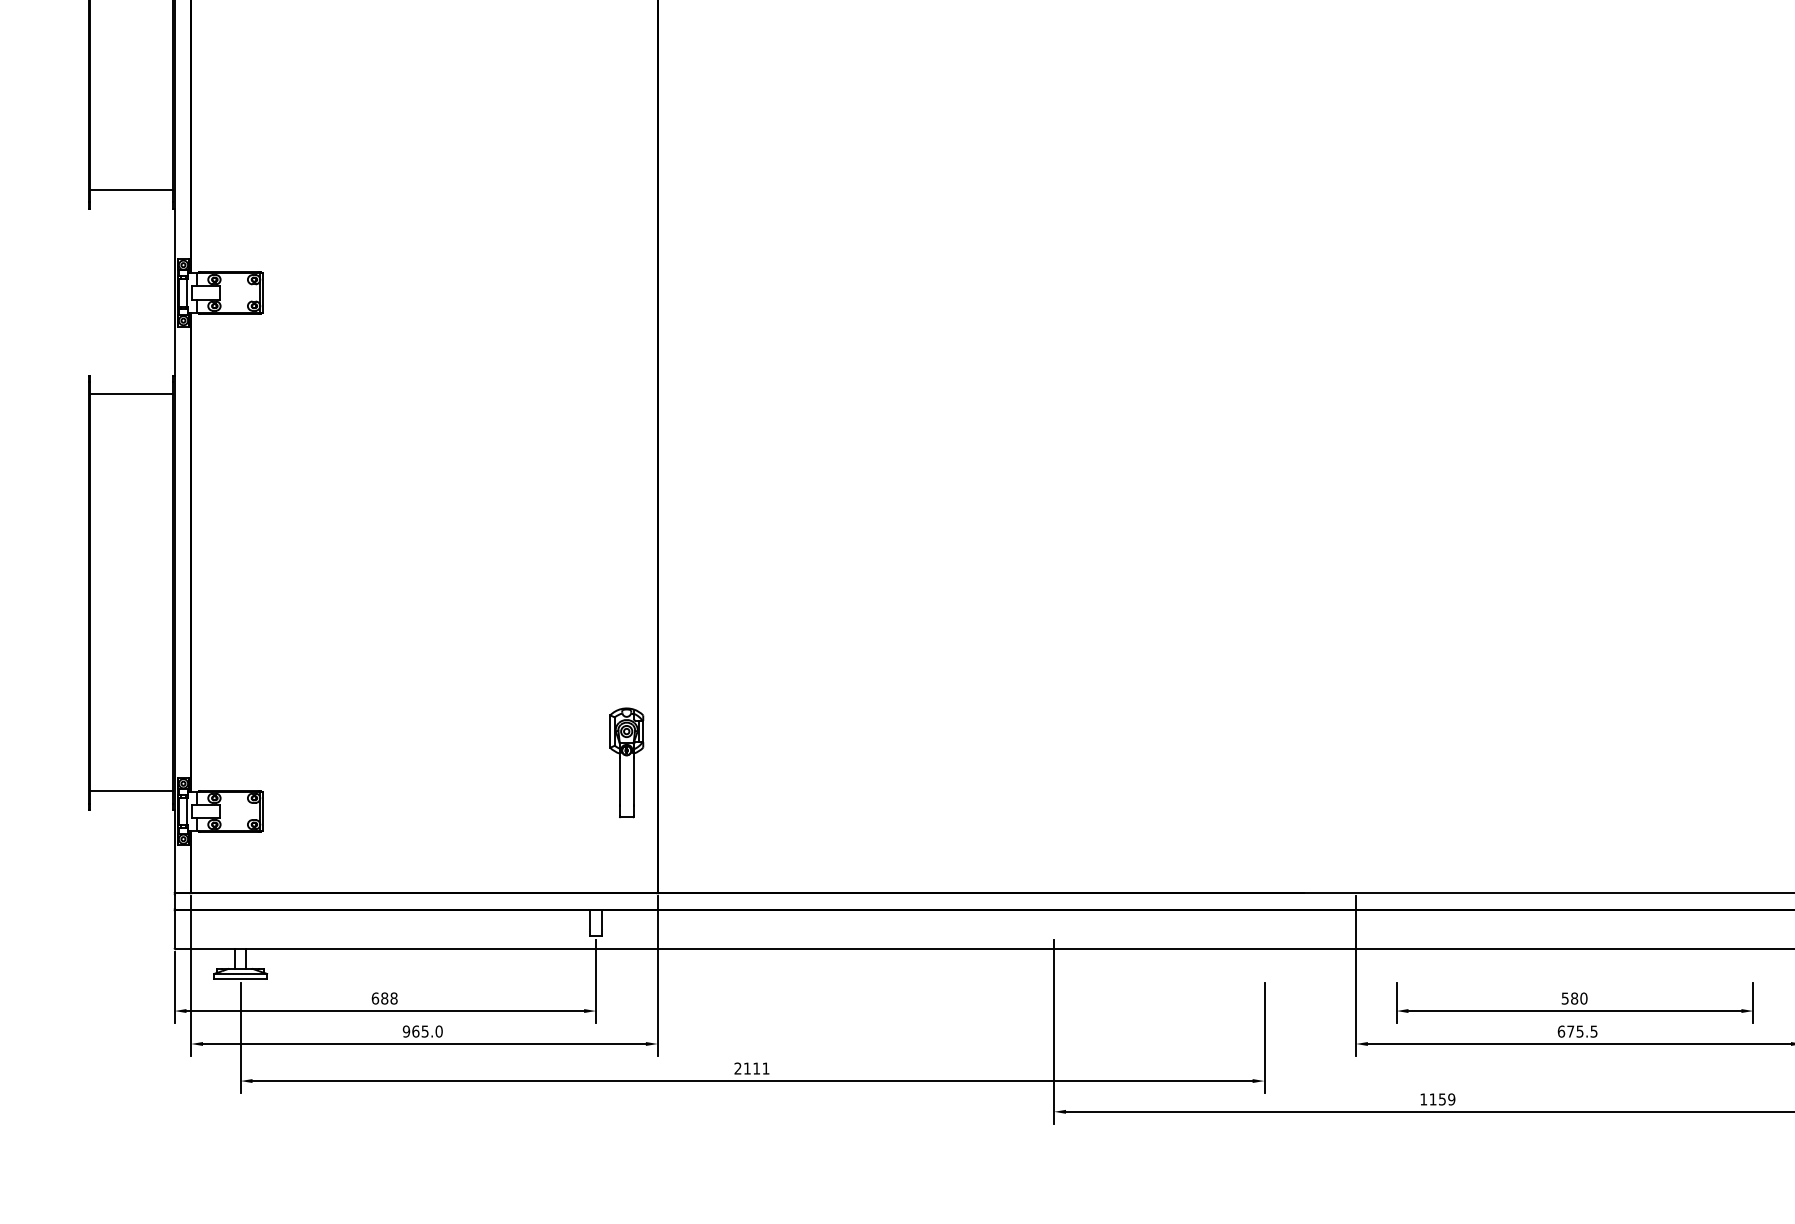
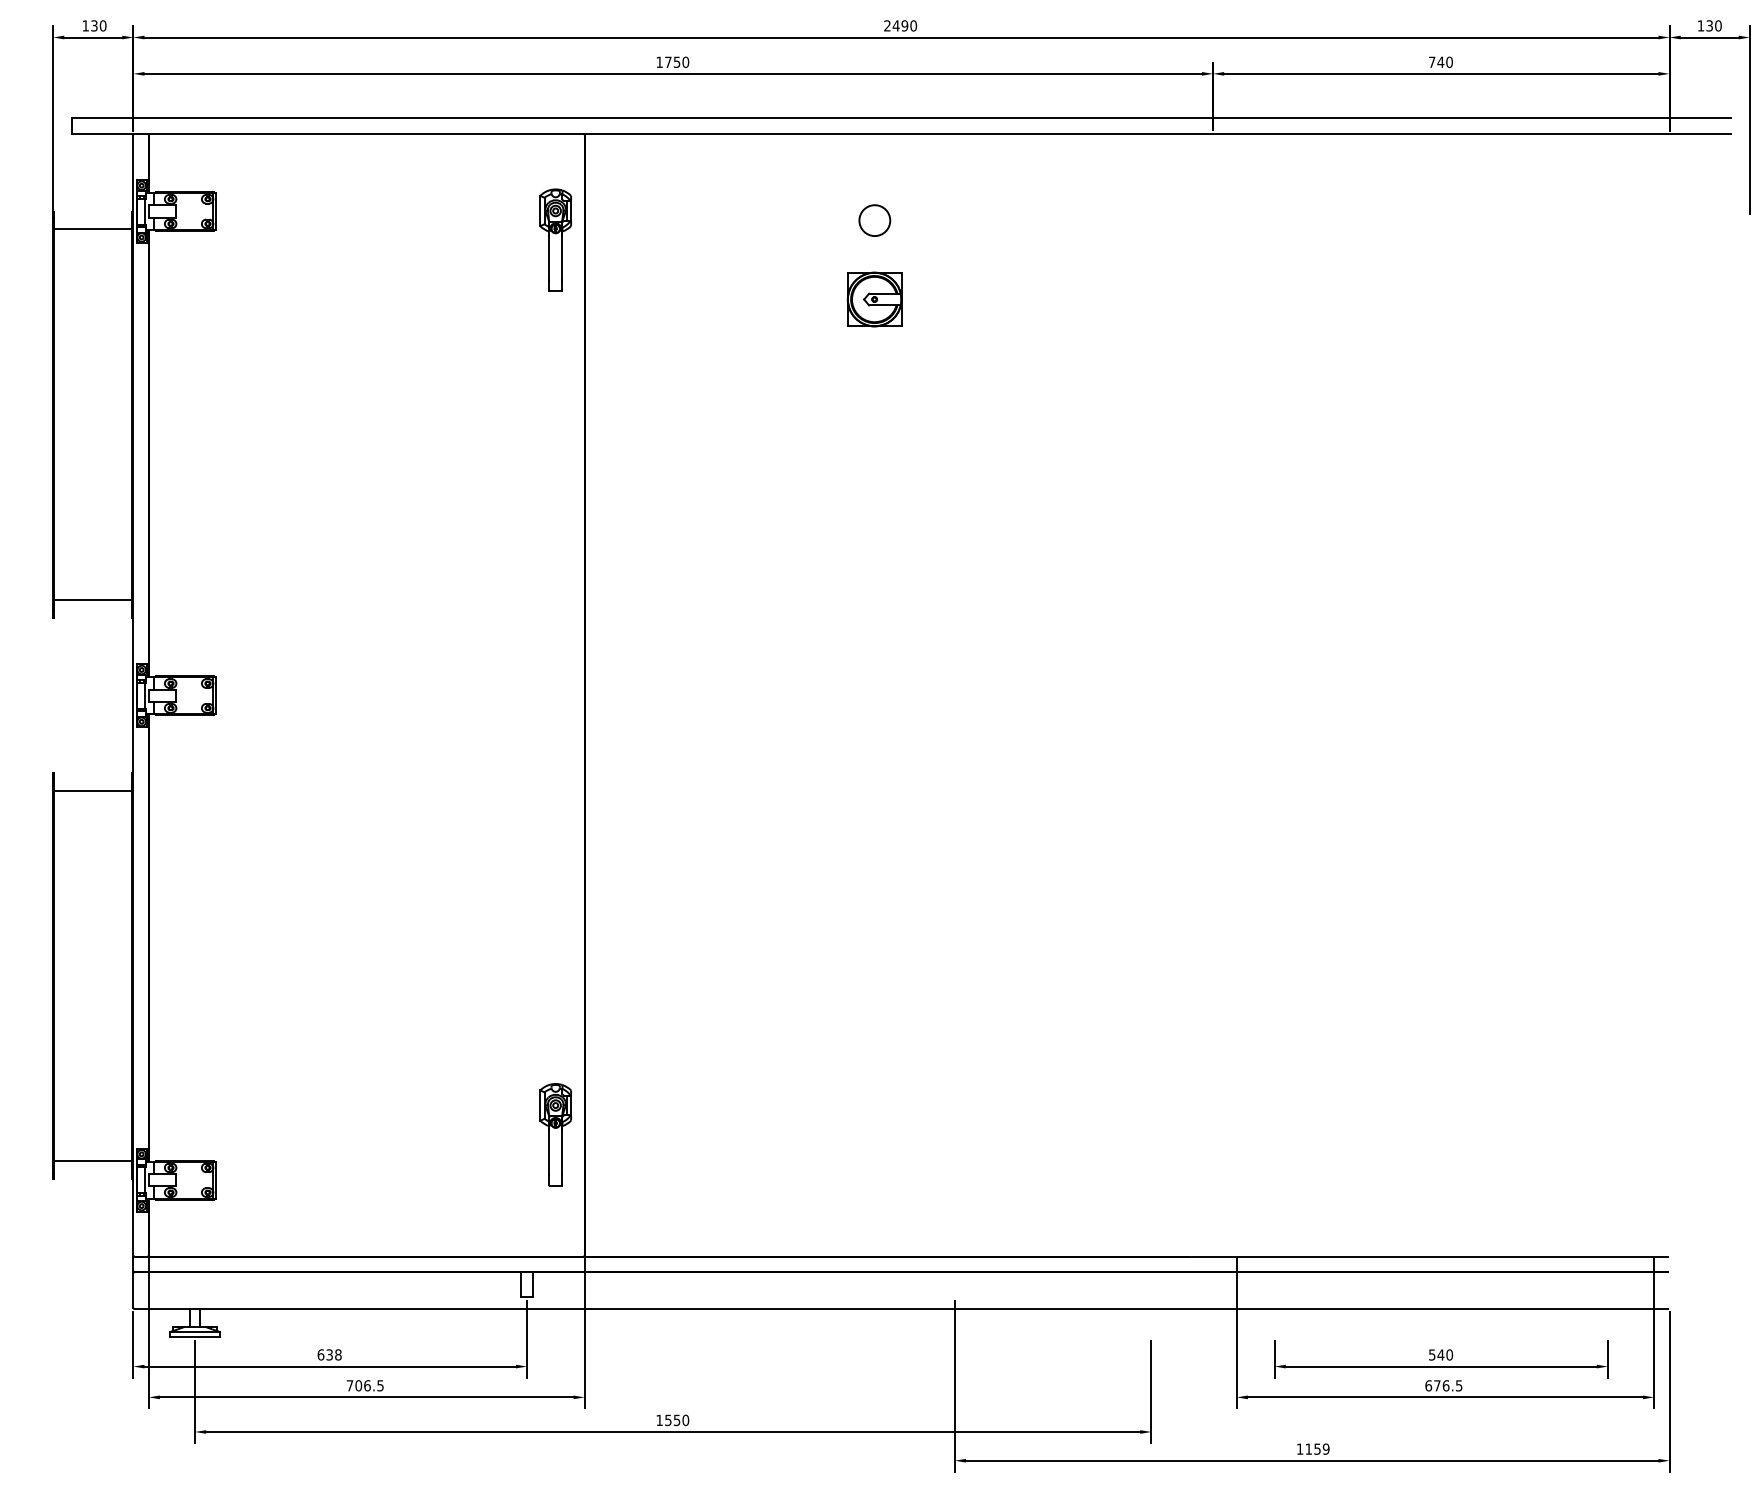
text: (384, 998) -> (329, 1354), 688 -> 638
text: (1574, 998) -> (1440, 1354), 580 -> 540
text: (422, 1031) -> (364, 1385), 965.0 -> 706.5
text: (1579, 1031) -> (1445, 1385), 675.5 -> 676.5
text: (751, 1068) -> (672, 1420), 2111 -> 1550

